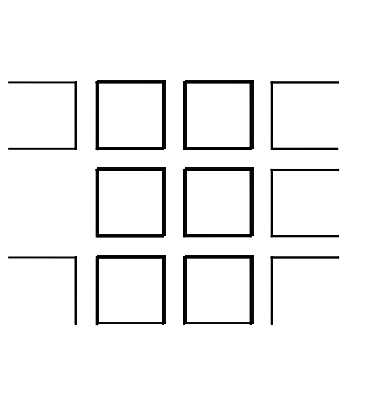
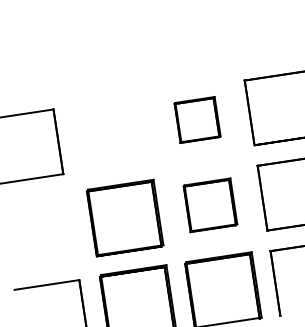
part: (218, 114) -> (197, 119), size x0.6
part: (130, 115) -> (112, 133), removed
part: (218, 202) -> (210, 205), size x0.7

